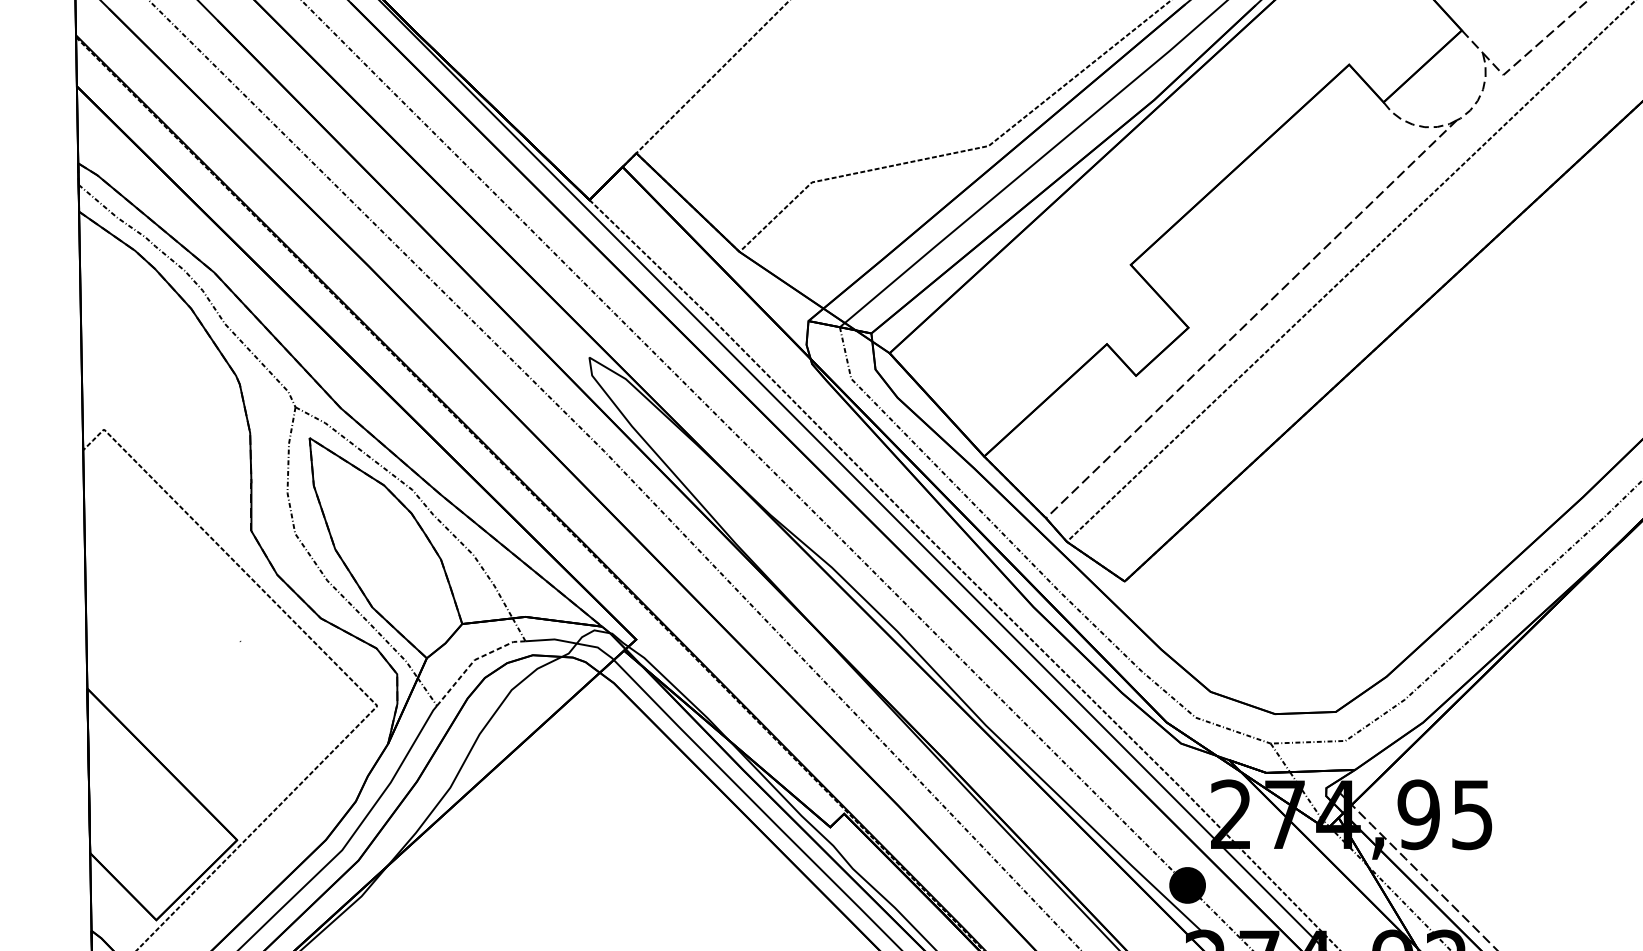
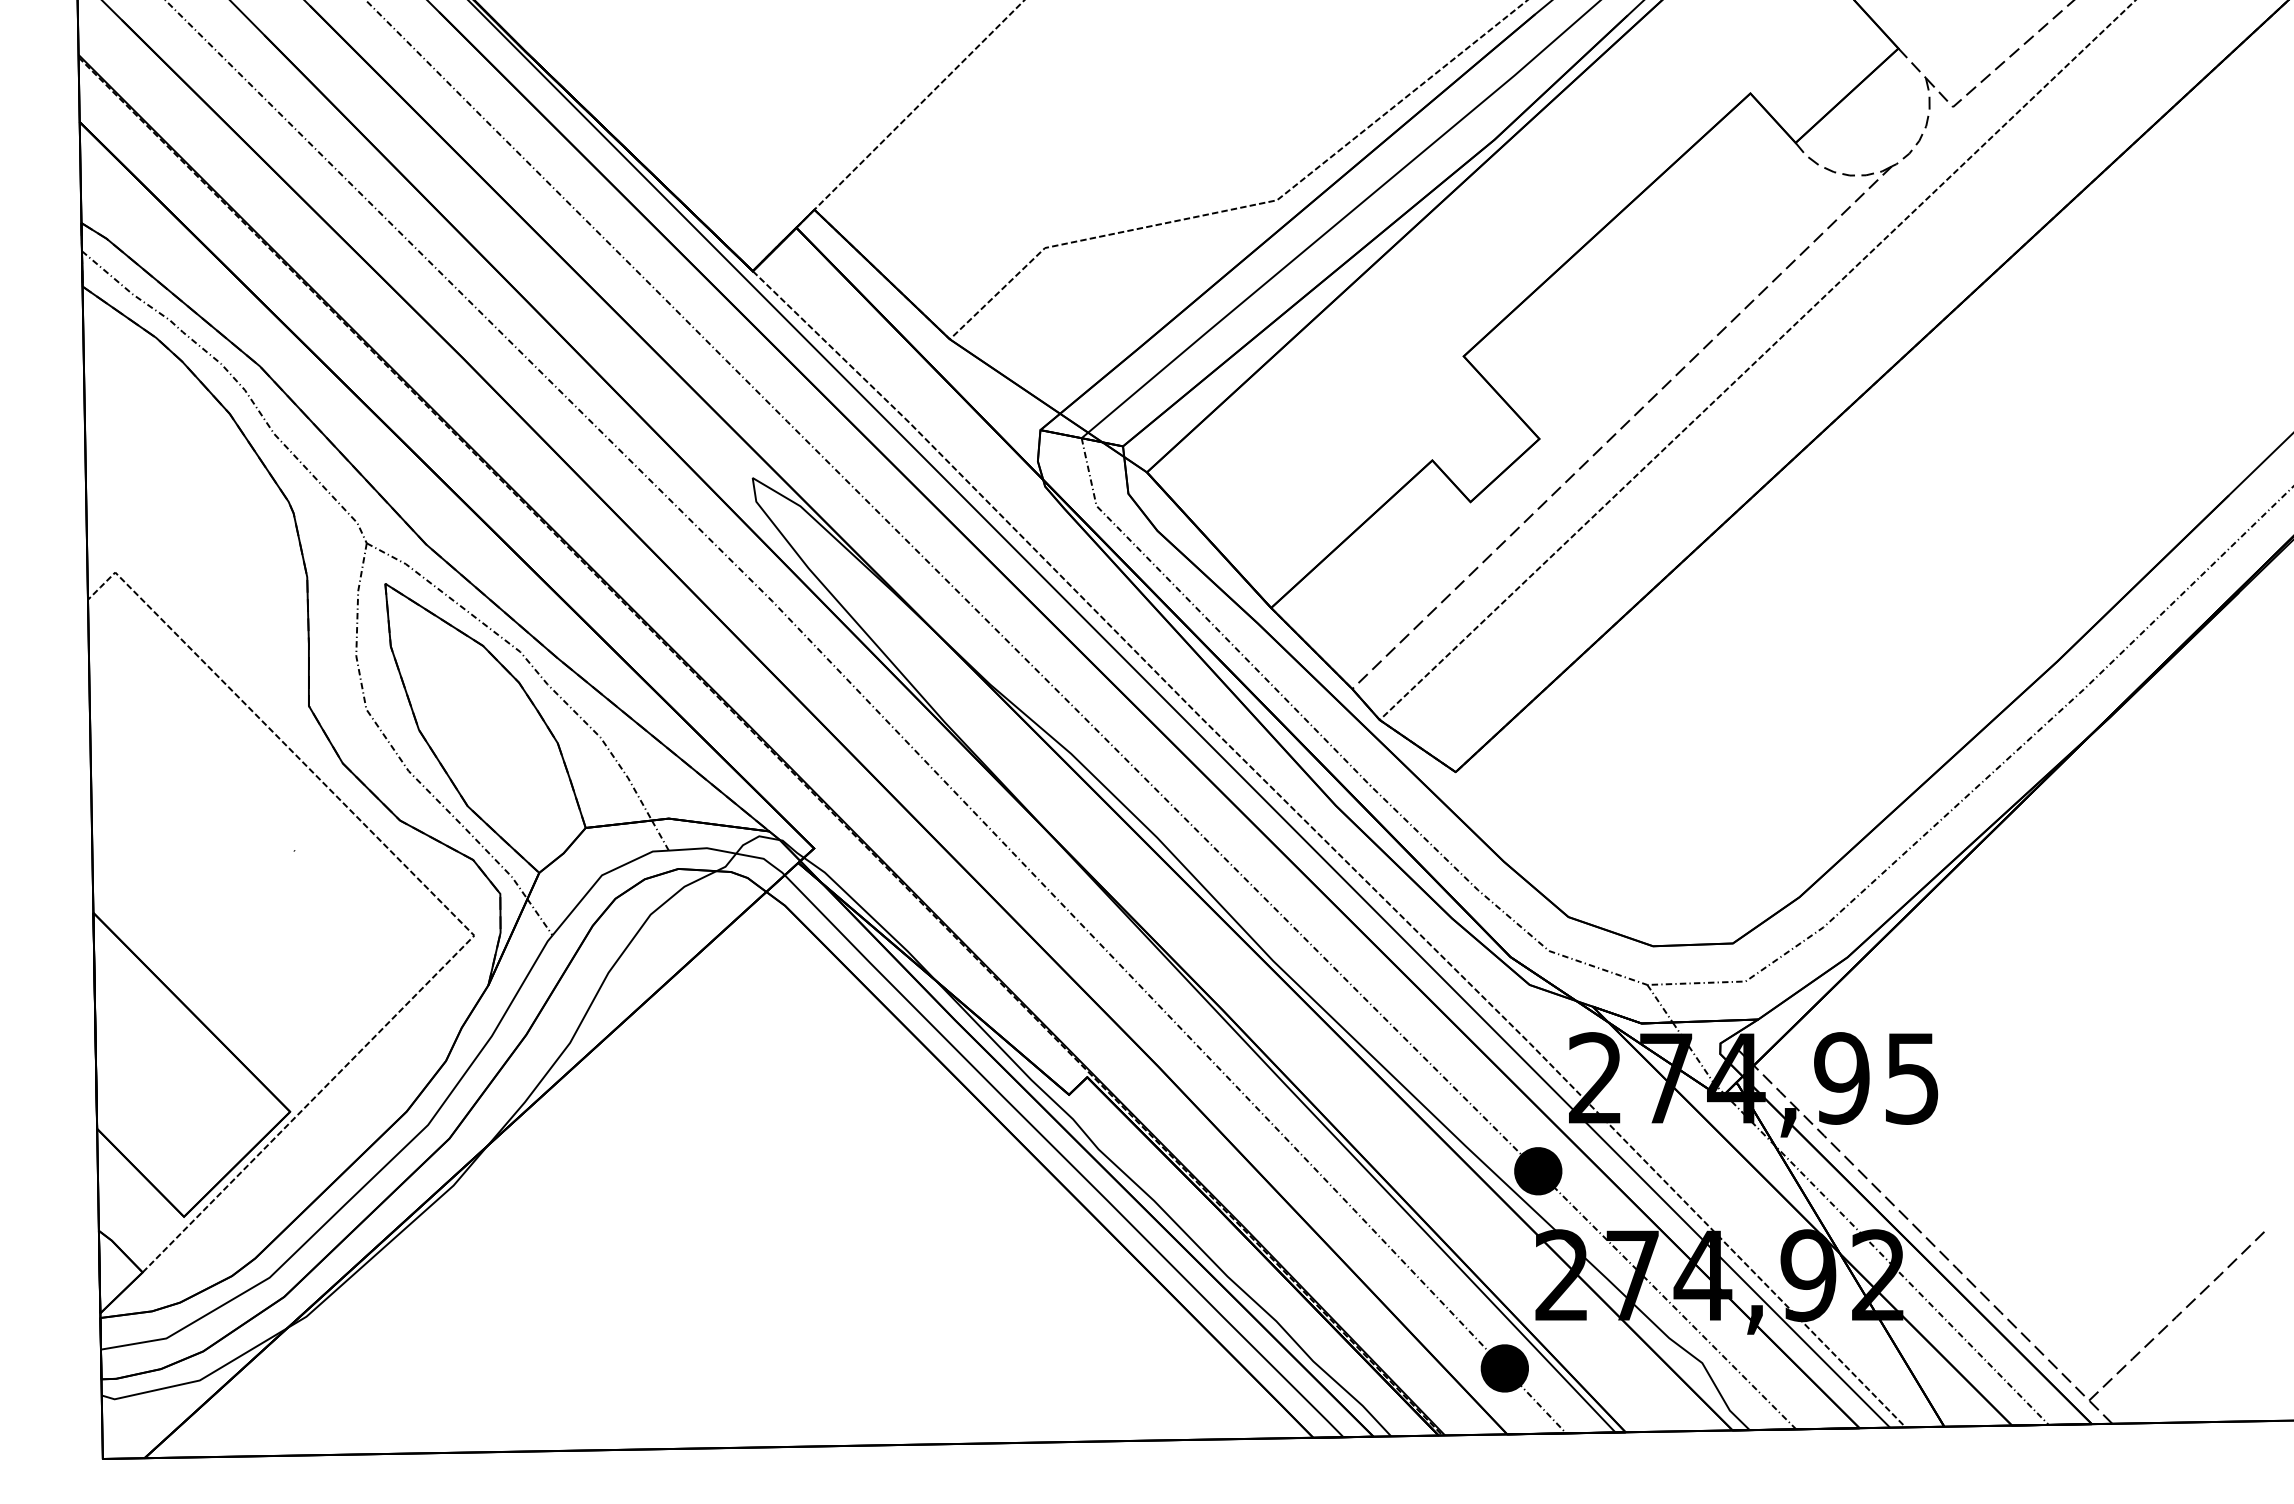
line: (474, 660) -> (601, 876), dashed -> solid

